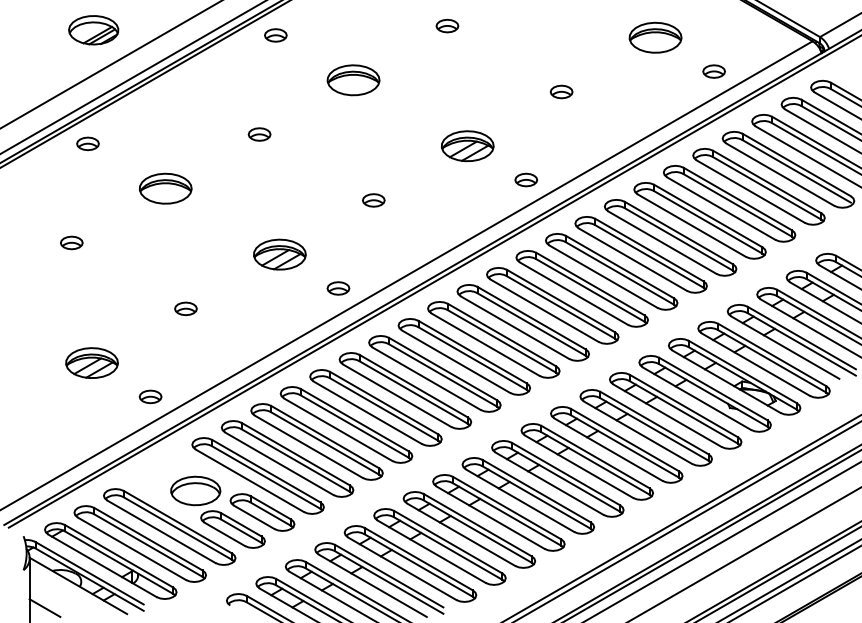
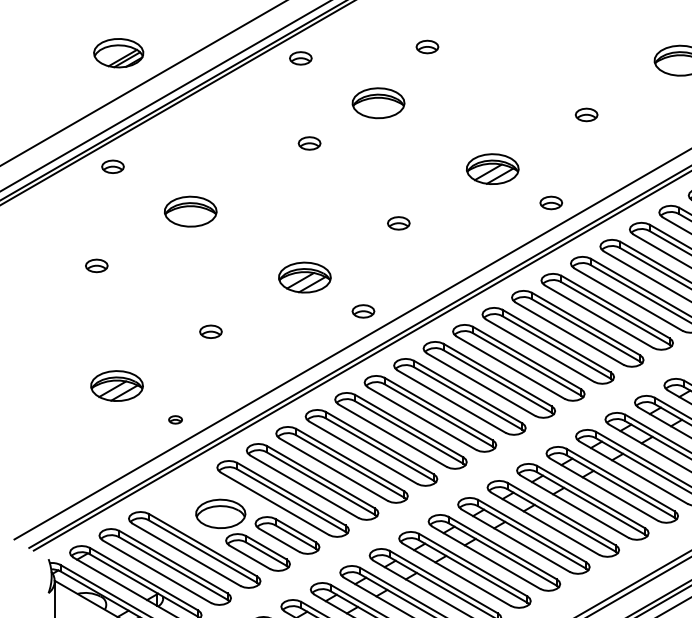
part: (447, 25) -> (427, 46), moved
part: (259, 134) -> (309, 143), moved
part: (150, 396) -> (175, 419), size x0.6

